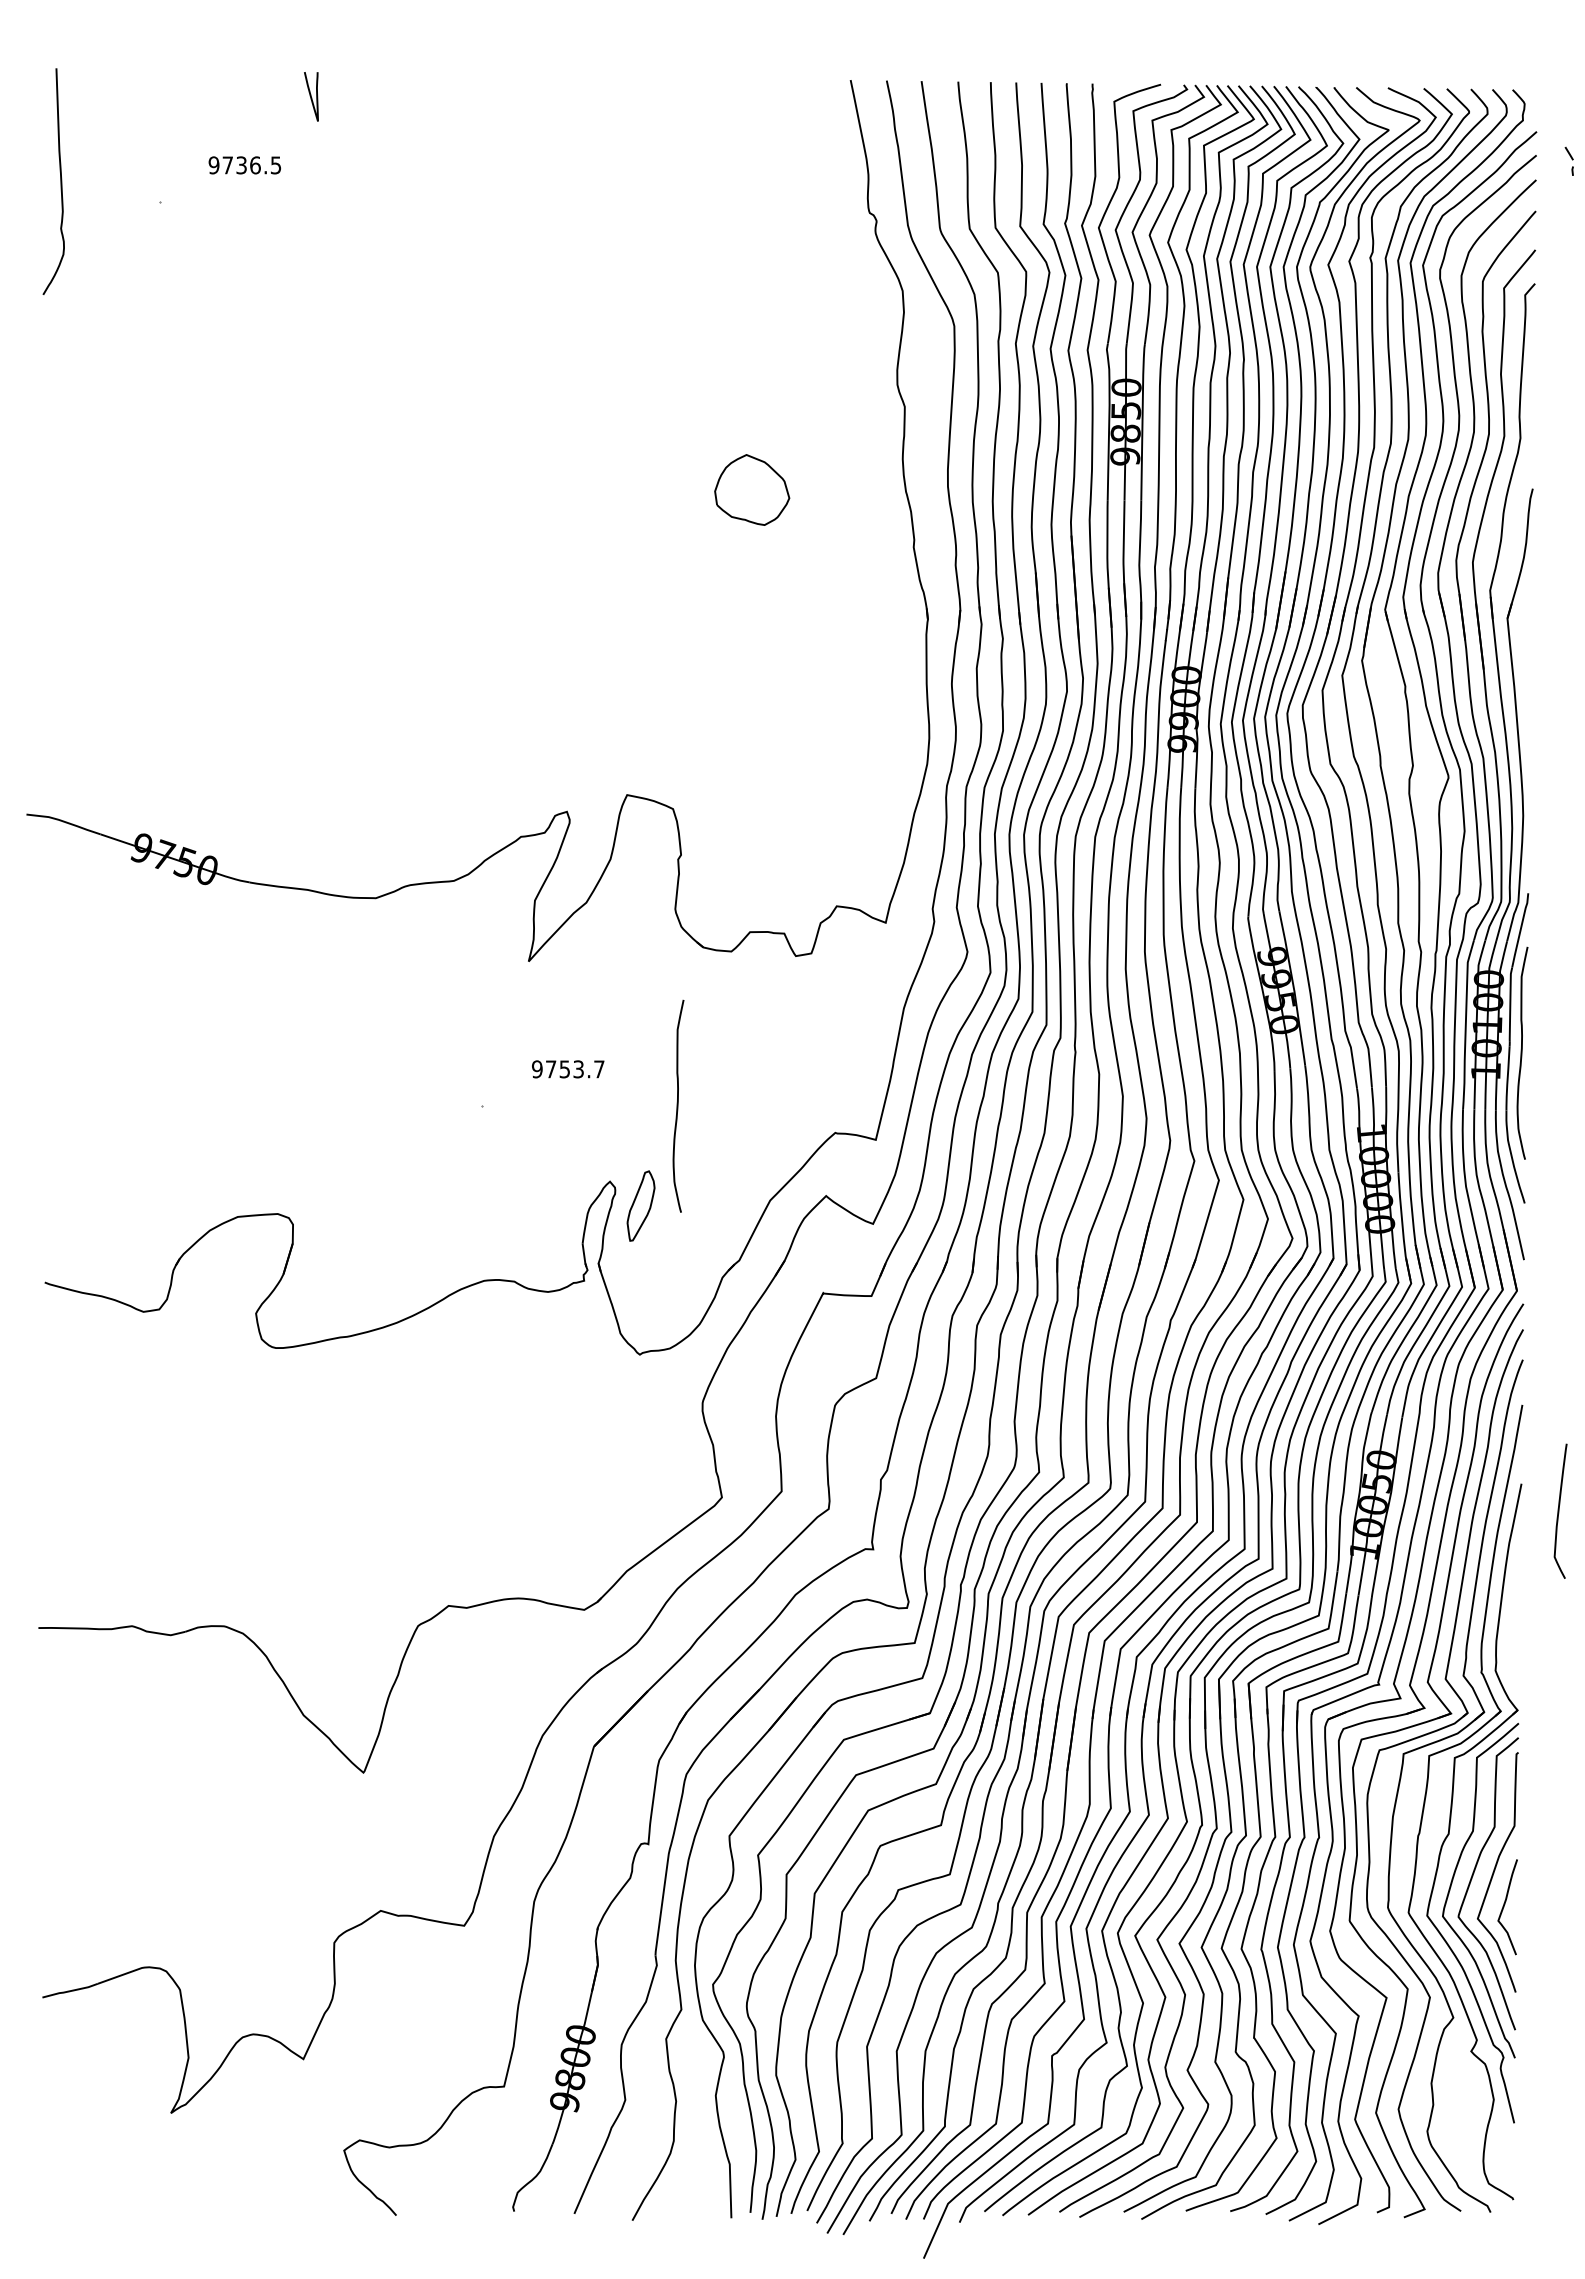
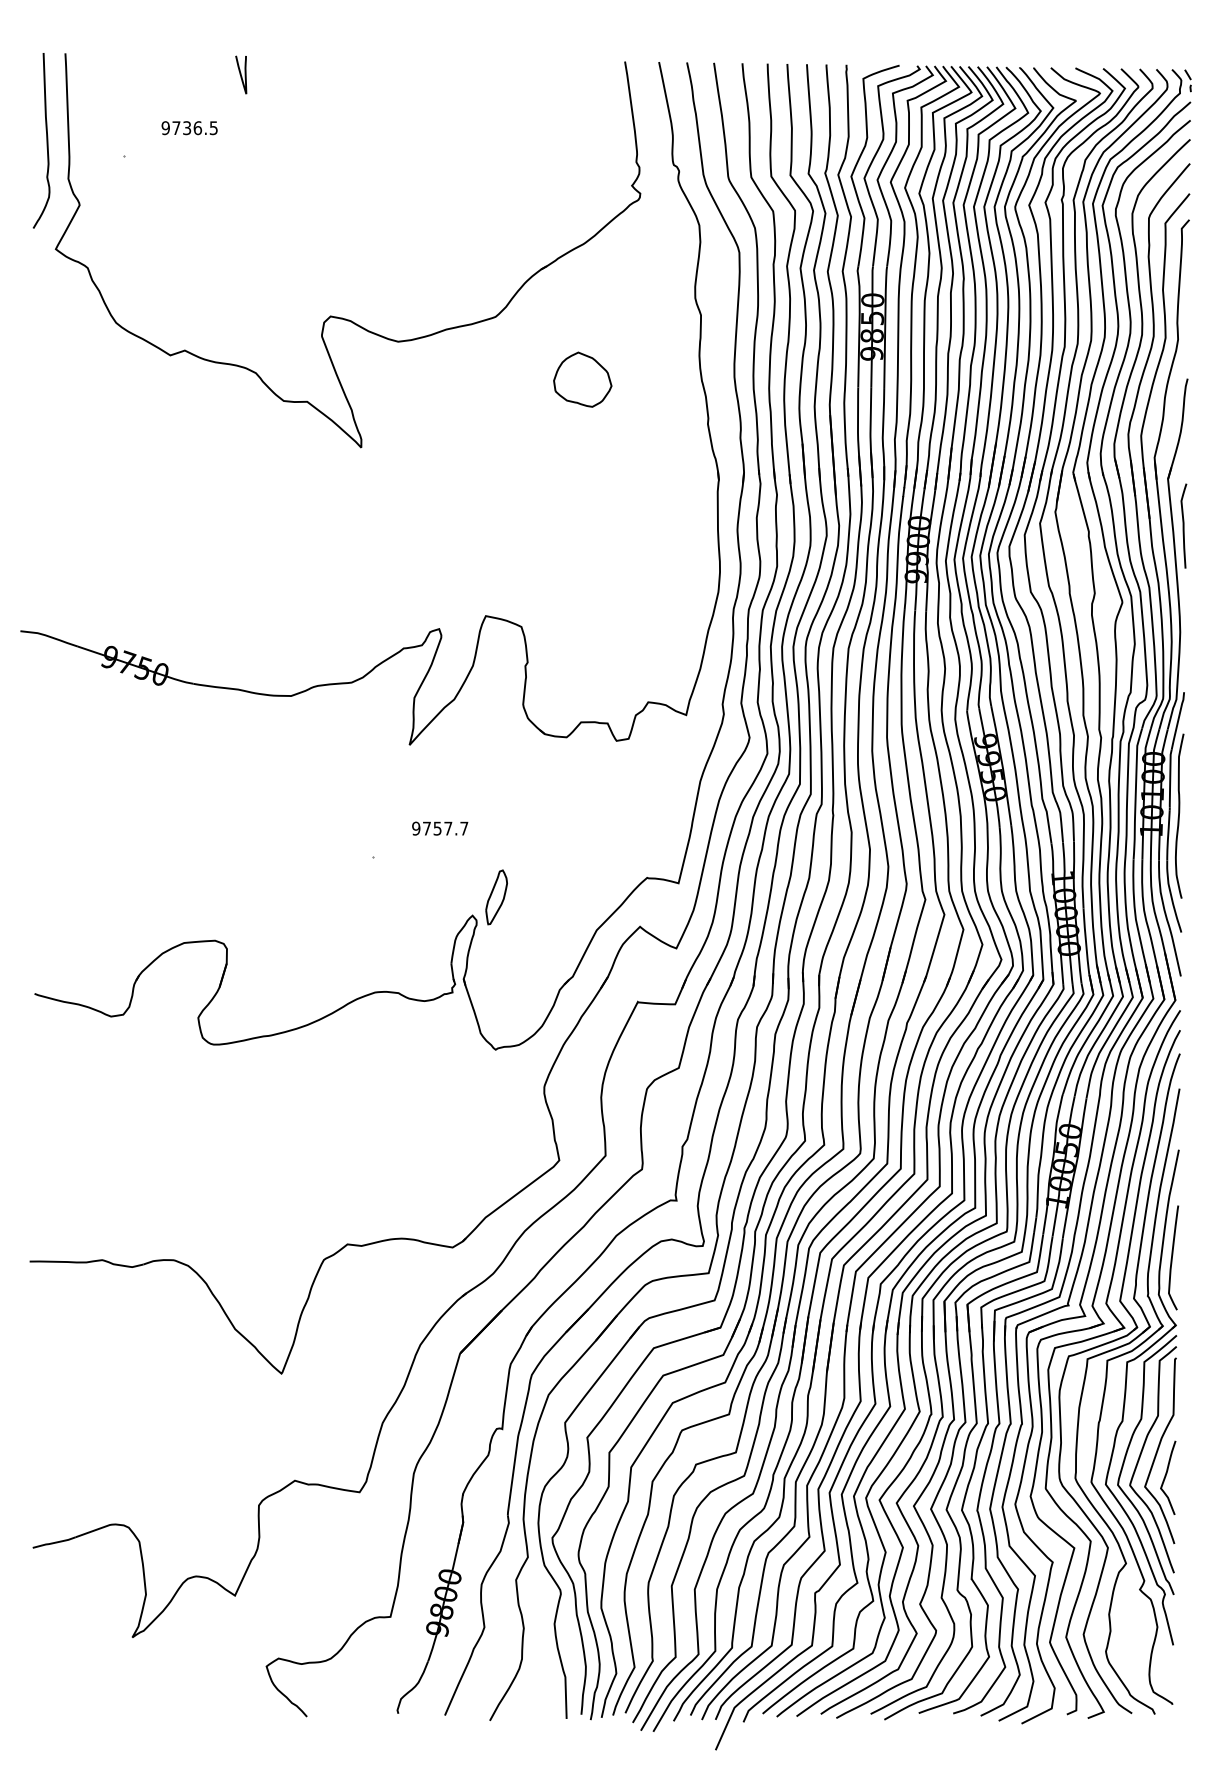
part: (1568, 161) -> (1187, 80), moved
part: (433, 408) -> (335, 316), added
curve: (1527, 678) -> (1183, 525), added
text: (578, 1069) -> (448, 828), 9753.7 -> 9757.7
curve: (678, 1105) -> (525, 856), removed
part: (640, 1205) -> (496, 896), moved
curve: (1559, 1510) -> (1172, 1257), moved

